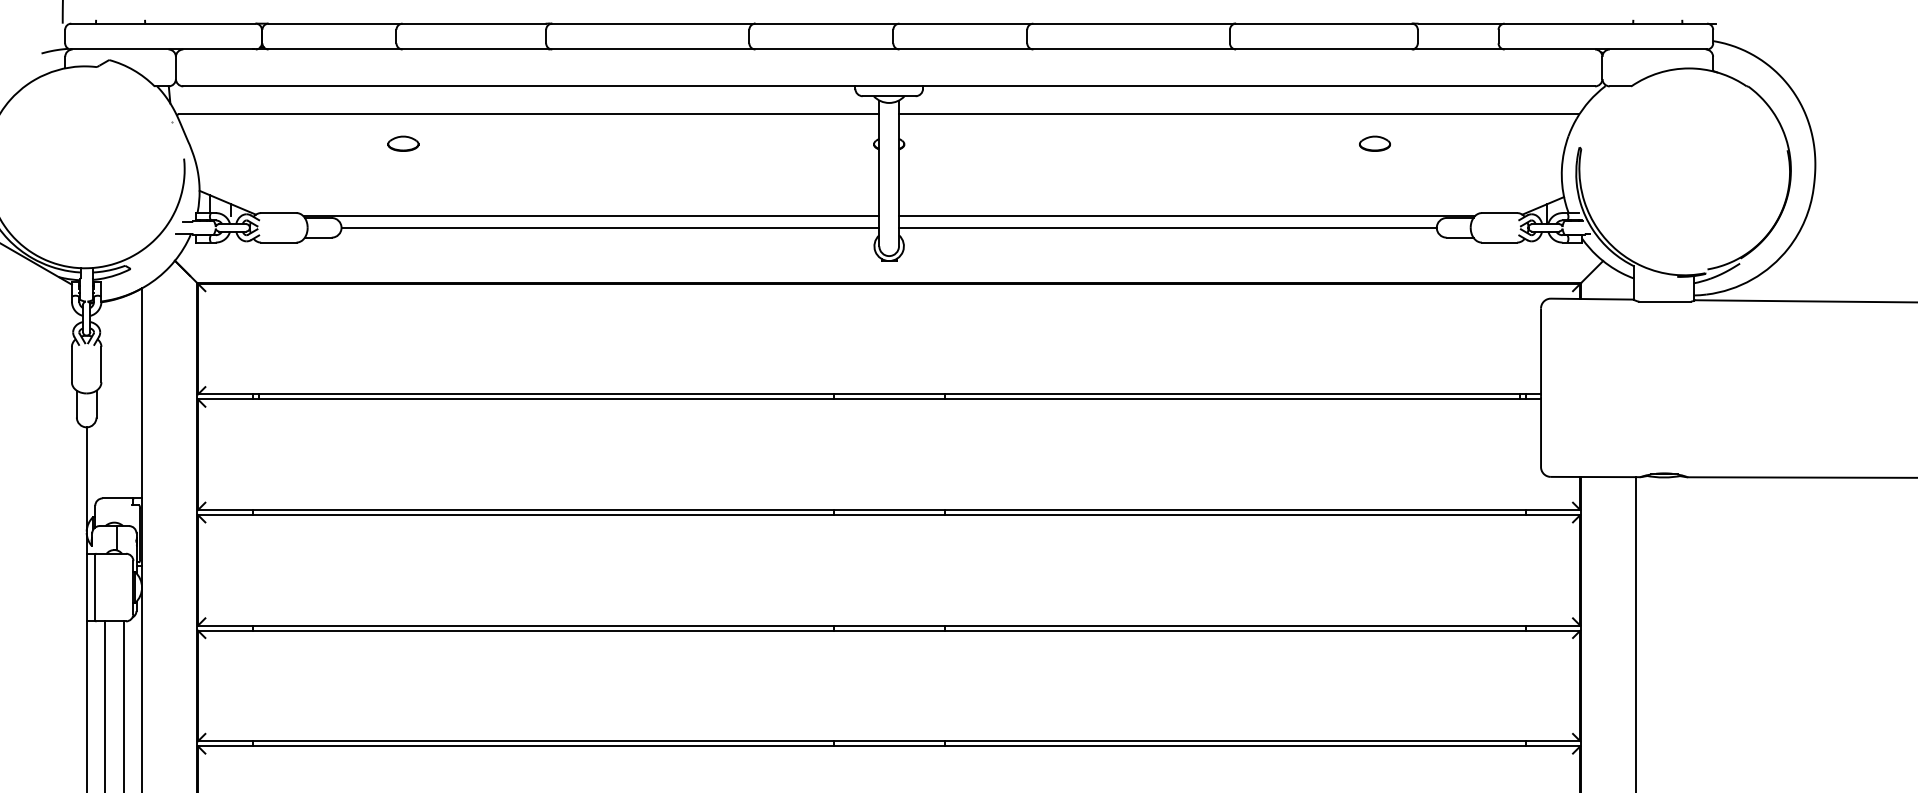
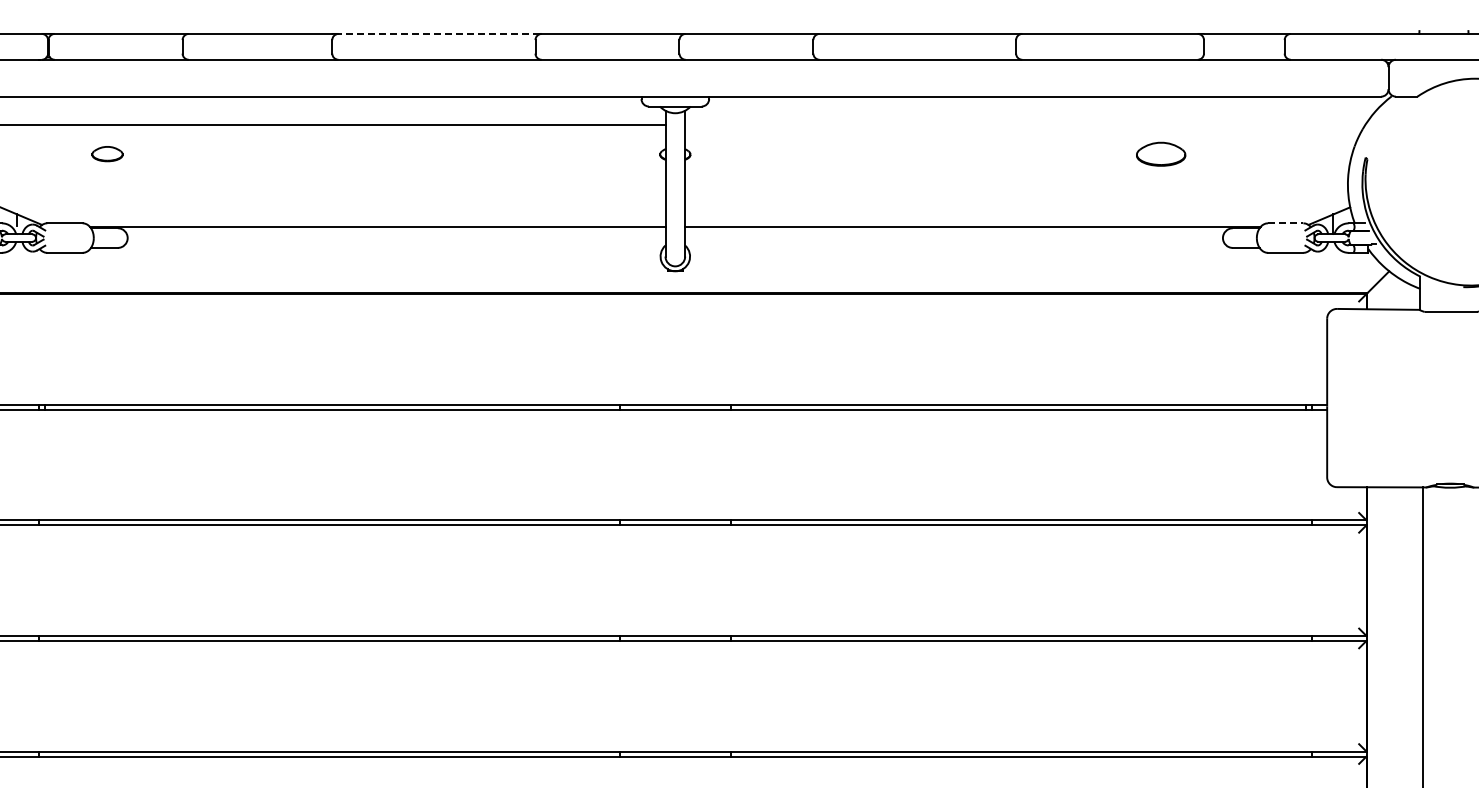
line: (653, 23) -> (439, 33), solid -> dashed
line: (1239, 114) -> (1025, 124), removed
part: (403, 143) -> (107, 153), moved
part: (1374, 143) -> (1160, 153), size x1.6
line: (1499, 213) -> (1285, 223), solid -> dashed
line: (610, 227) -> (396, 237), removed
line: (1167, 227) -> (953, 237), removed

